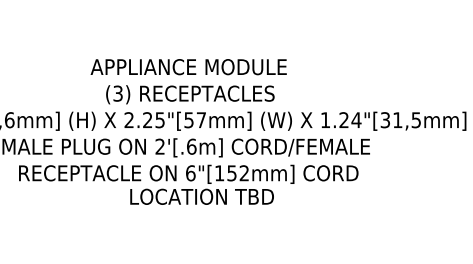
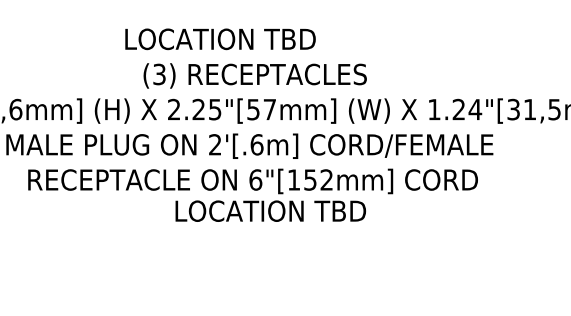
text: (188, 67) -> (252, 39), APPLIANCE MODULE -> LOCATION TBD

